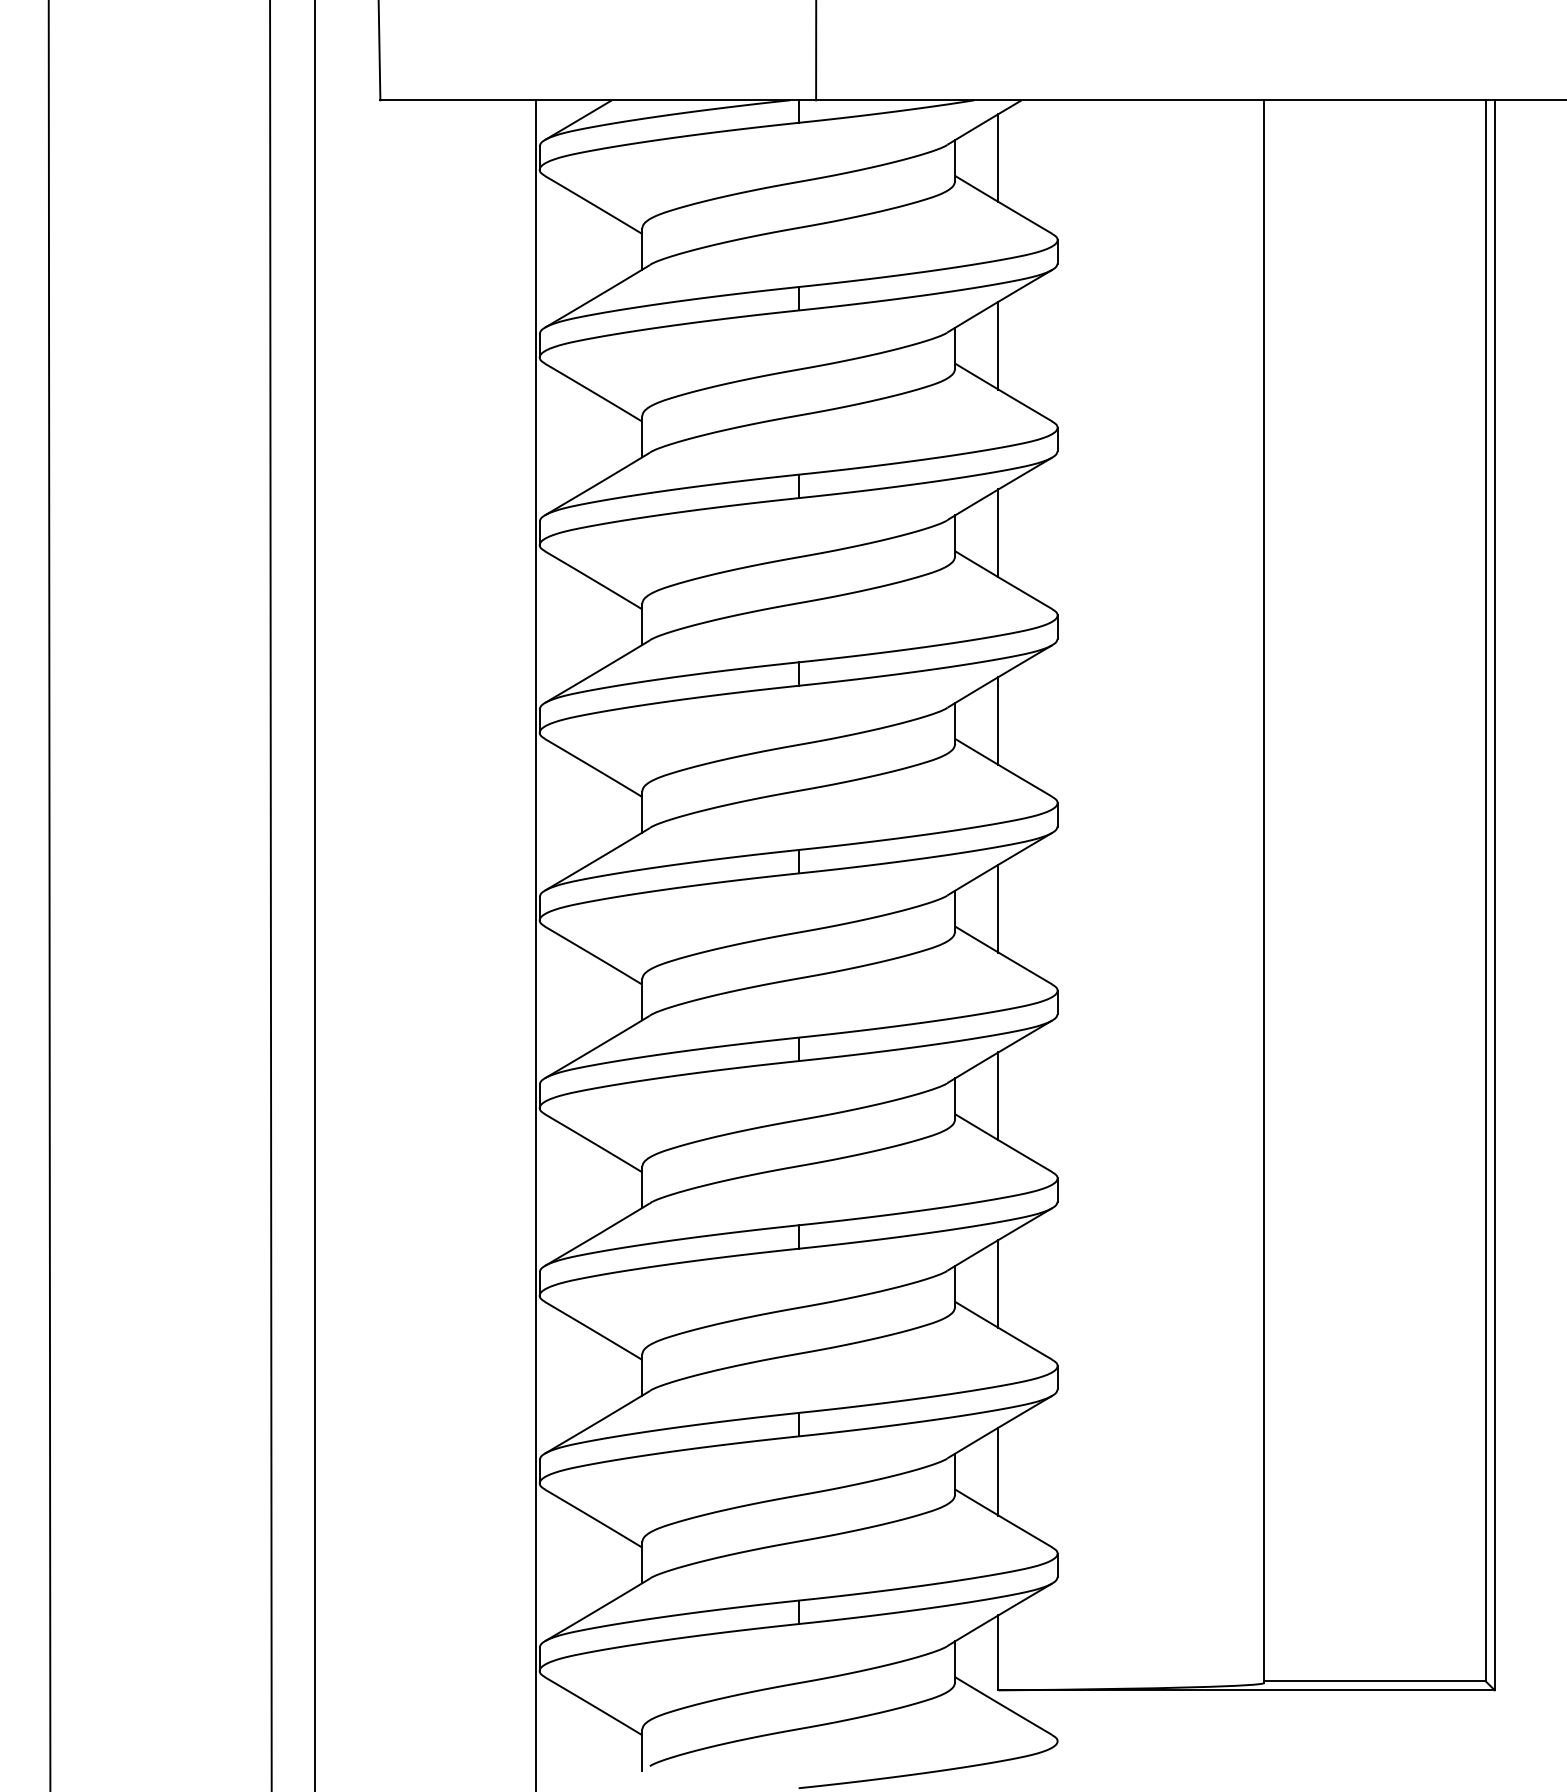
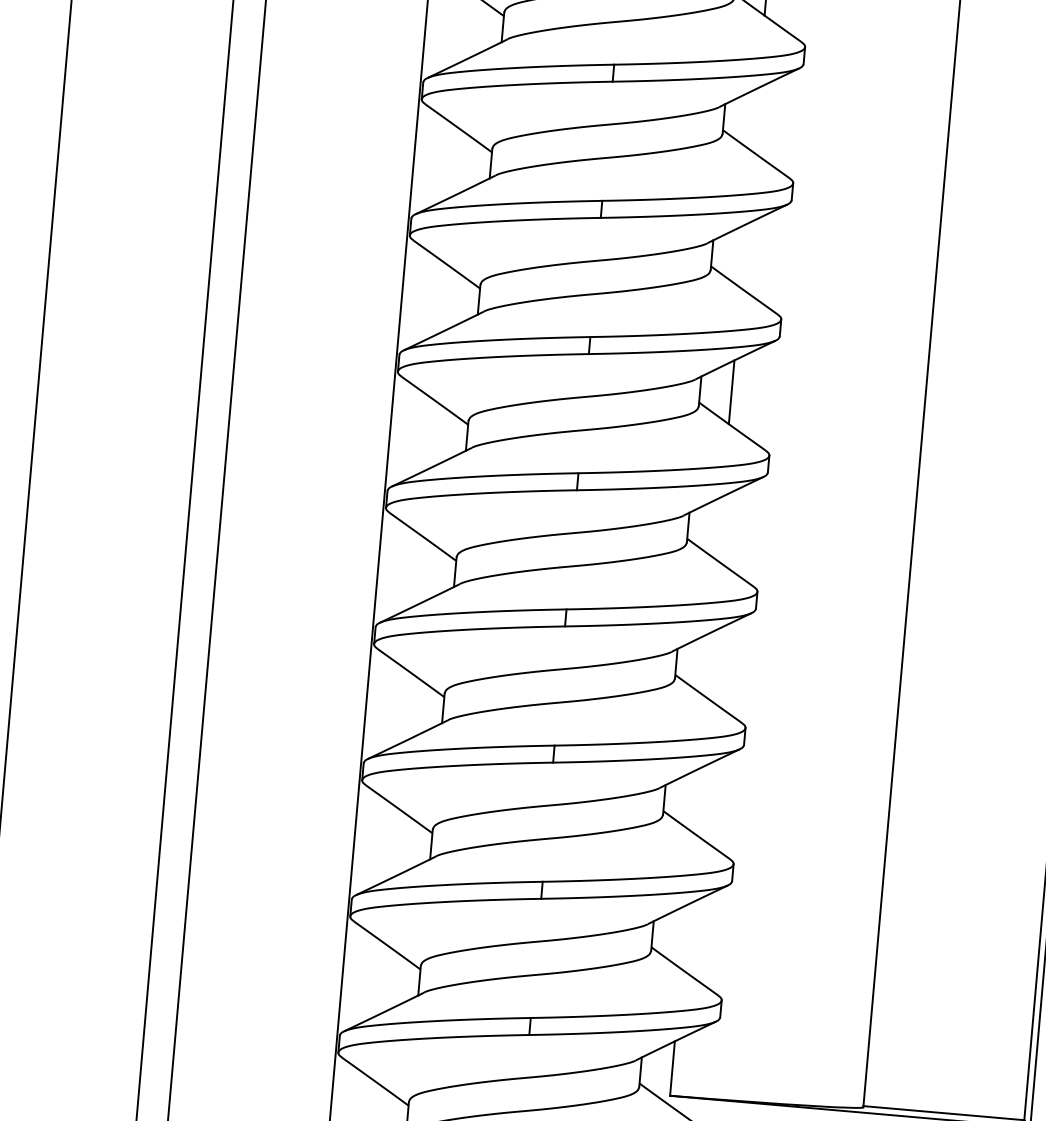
line: (998, 345) -> (755, 119), removed
line: (998, 533) -> (743, 256), removed
line: (998, 908) -> (719, 528), removed
line: (998, 1096) -> (707, 664), removed
line: (998, 1283) -> (695, 800), removed
line: (998, 1471) -> (684, 936), removed

